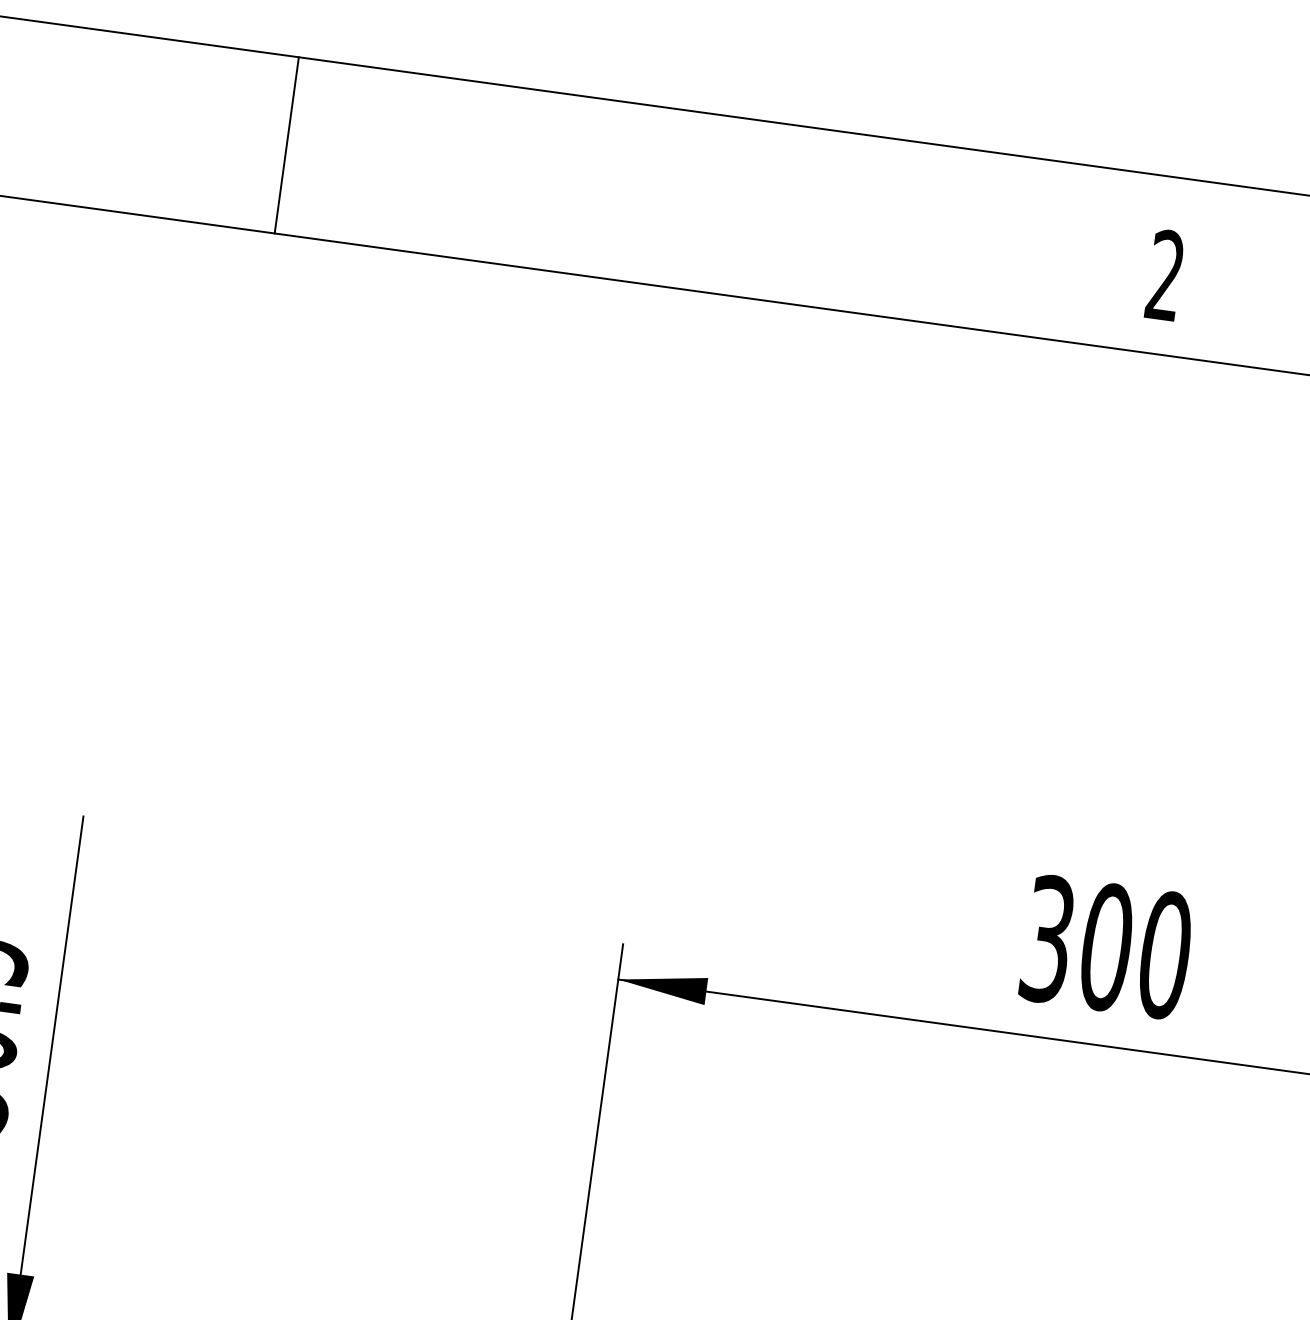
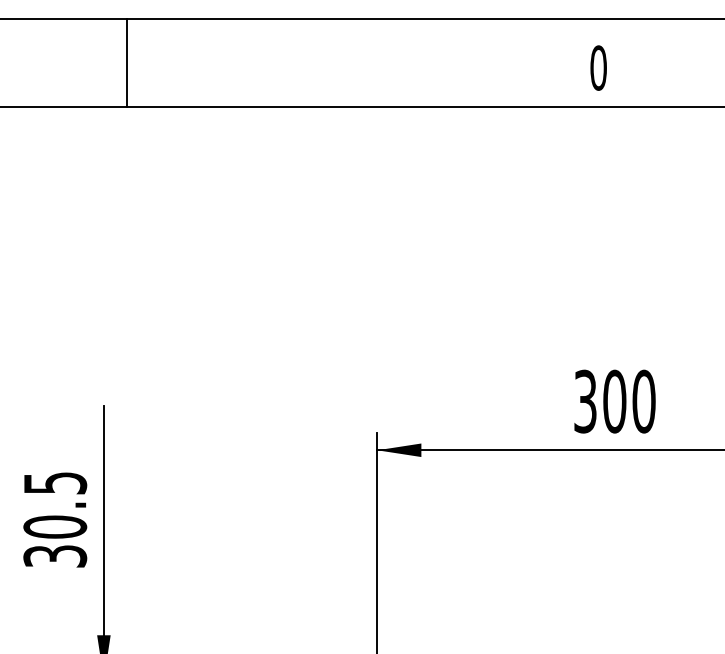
line: (286, 145) -> (126, 63), moved
text: (1165, 274) -> (598, 67), 2 -> 0

